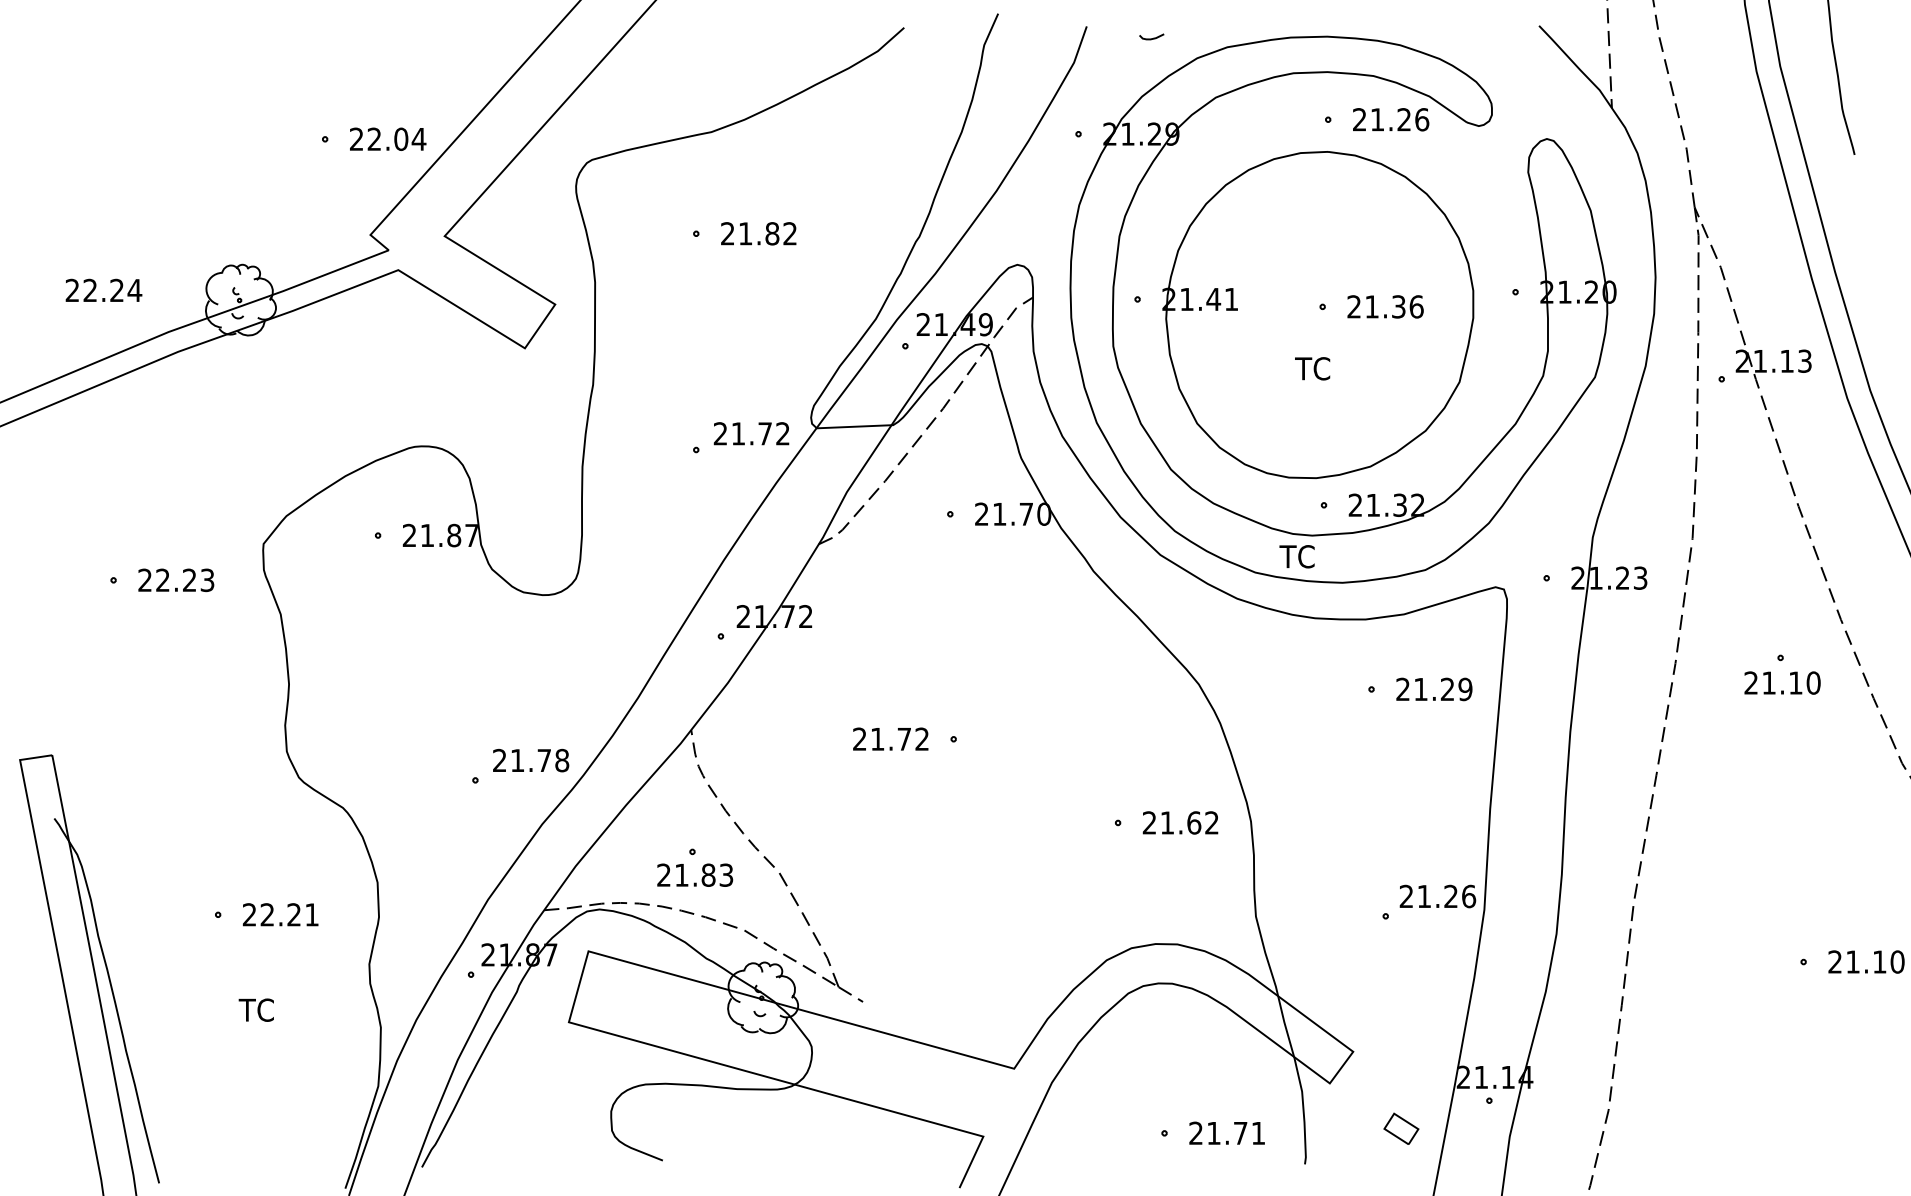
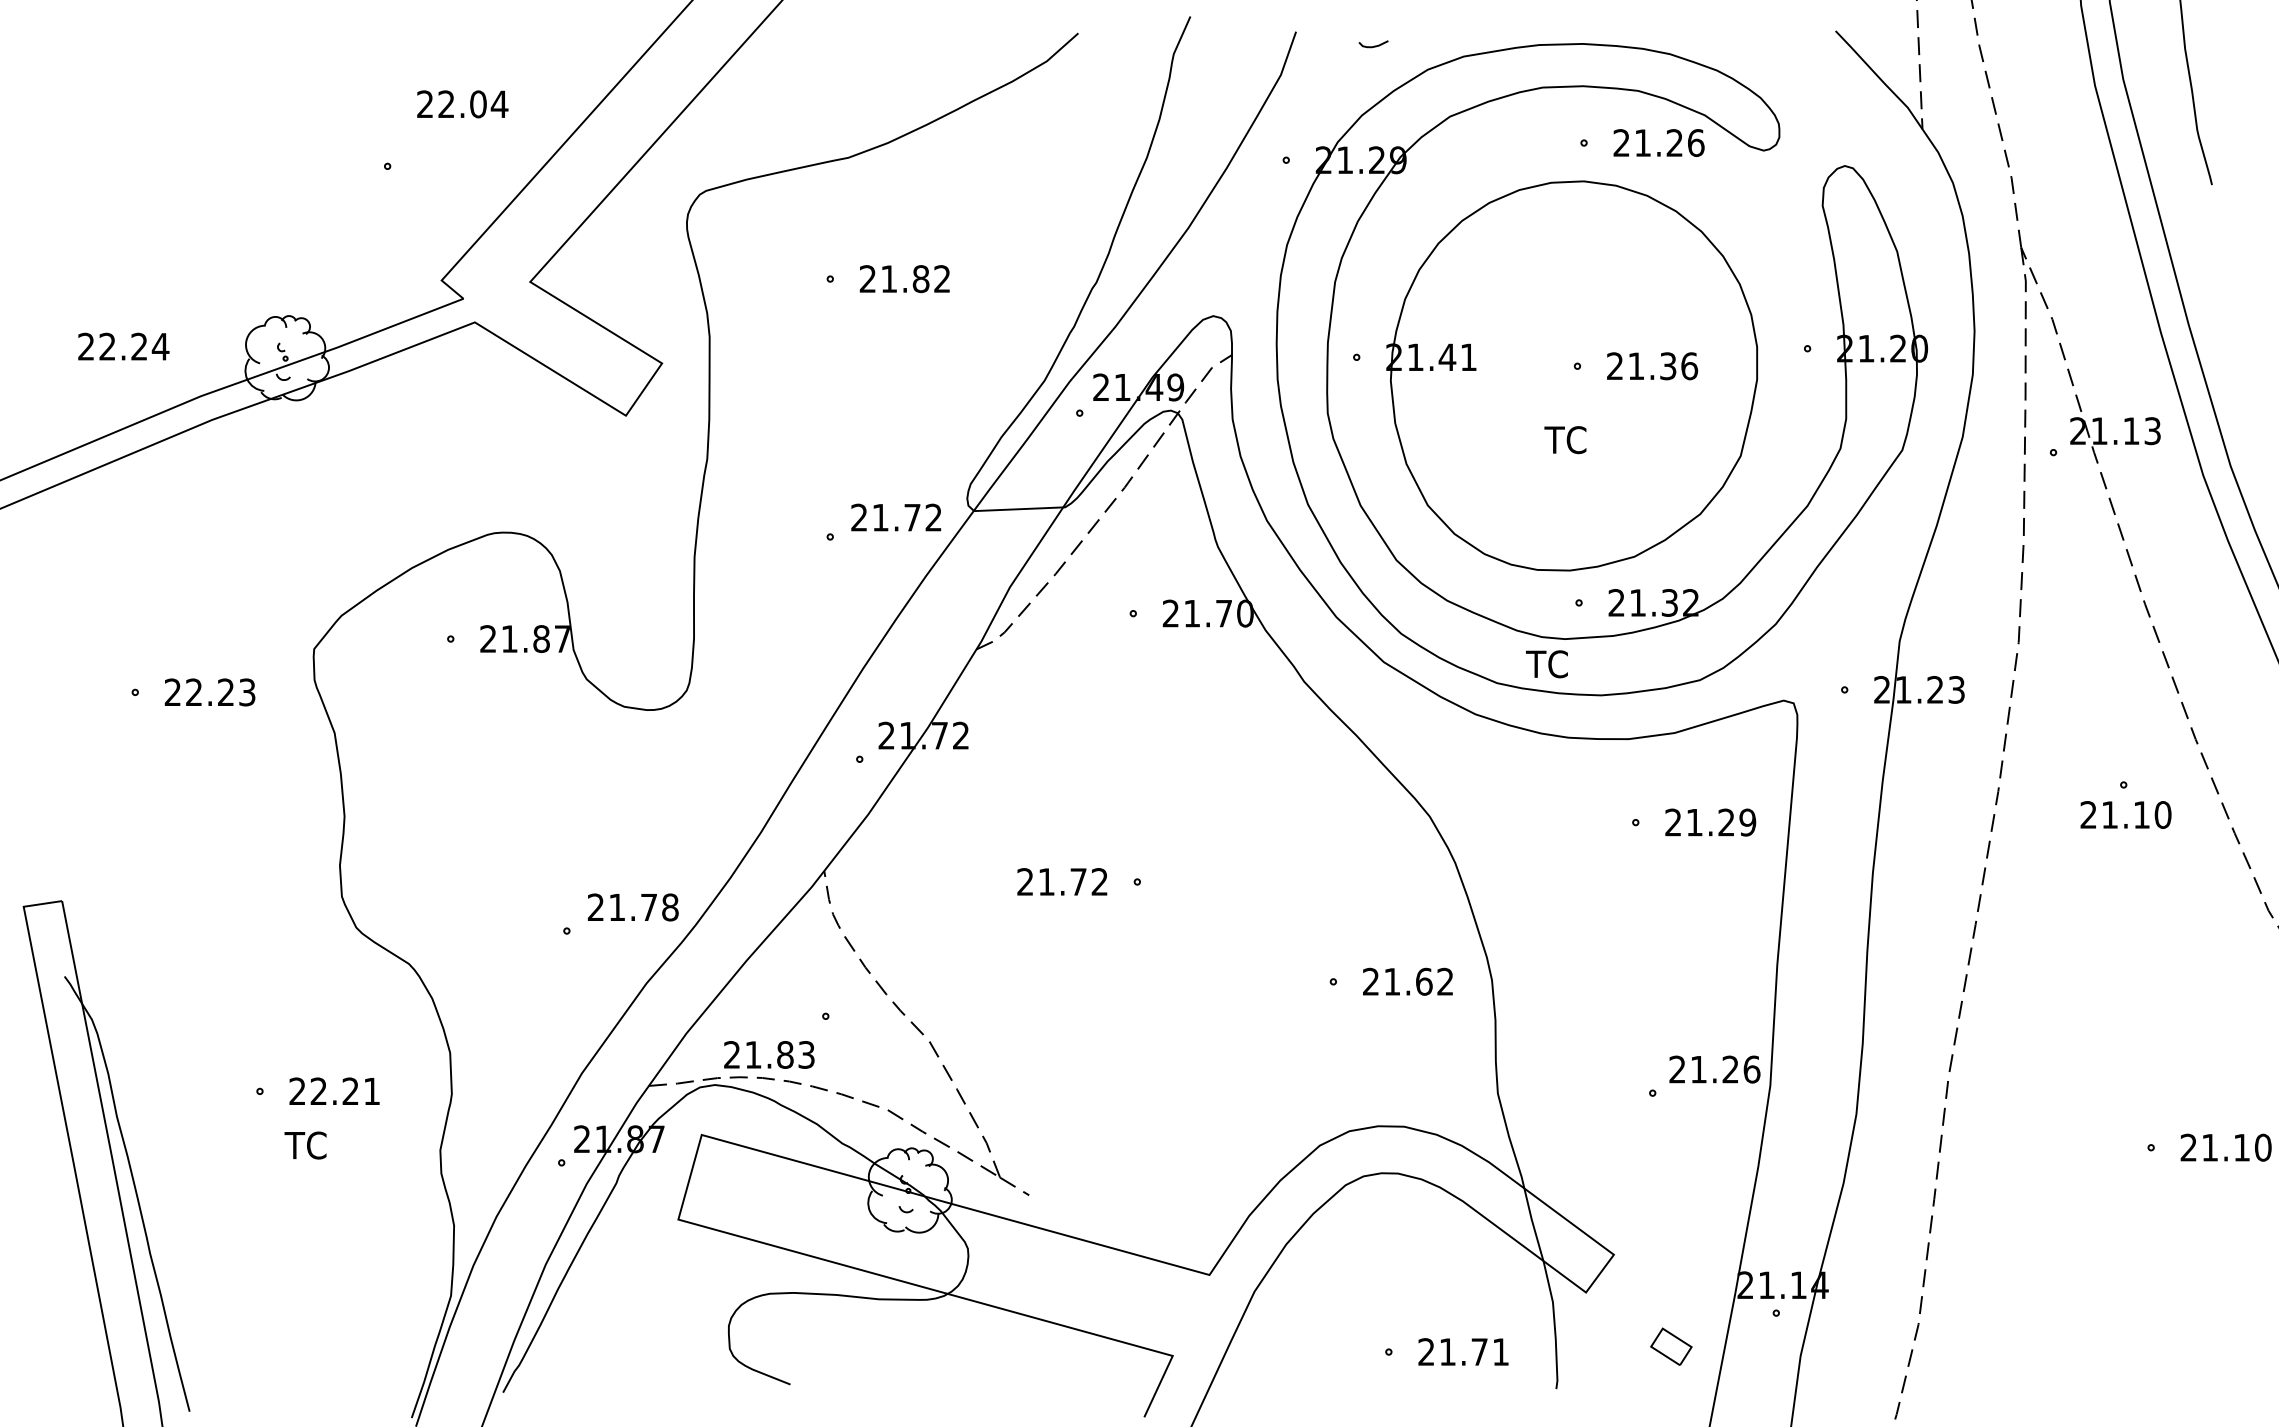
text: (388, 138) -> (463, 103), moved
text: (695, 874) -> (769, 1054), moved
text: (255, 1009) -> (304, 1144), moved

